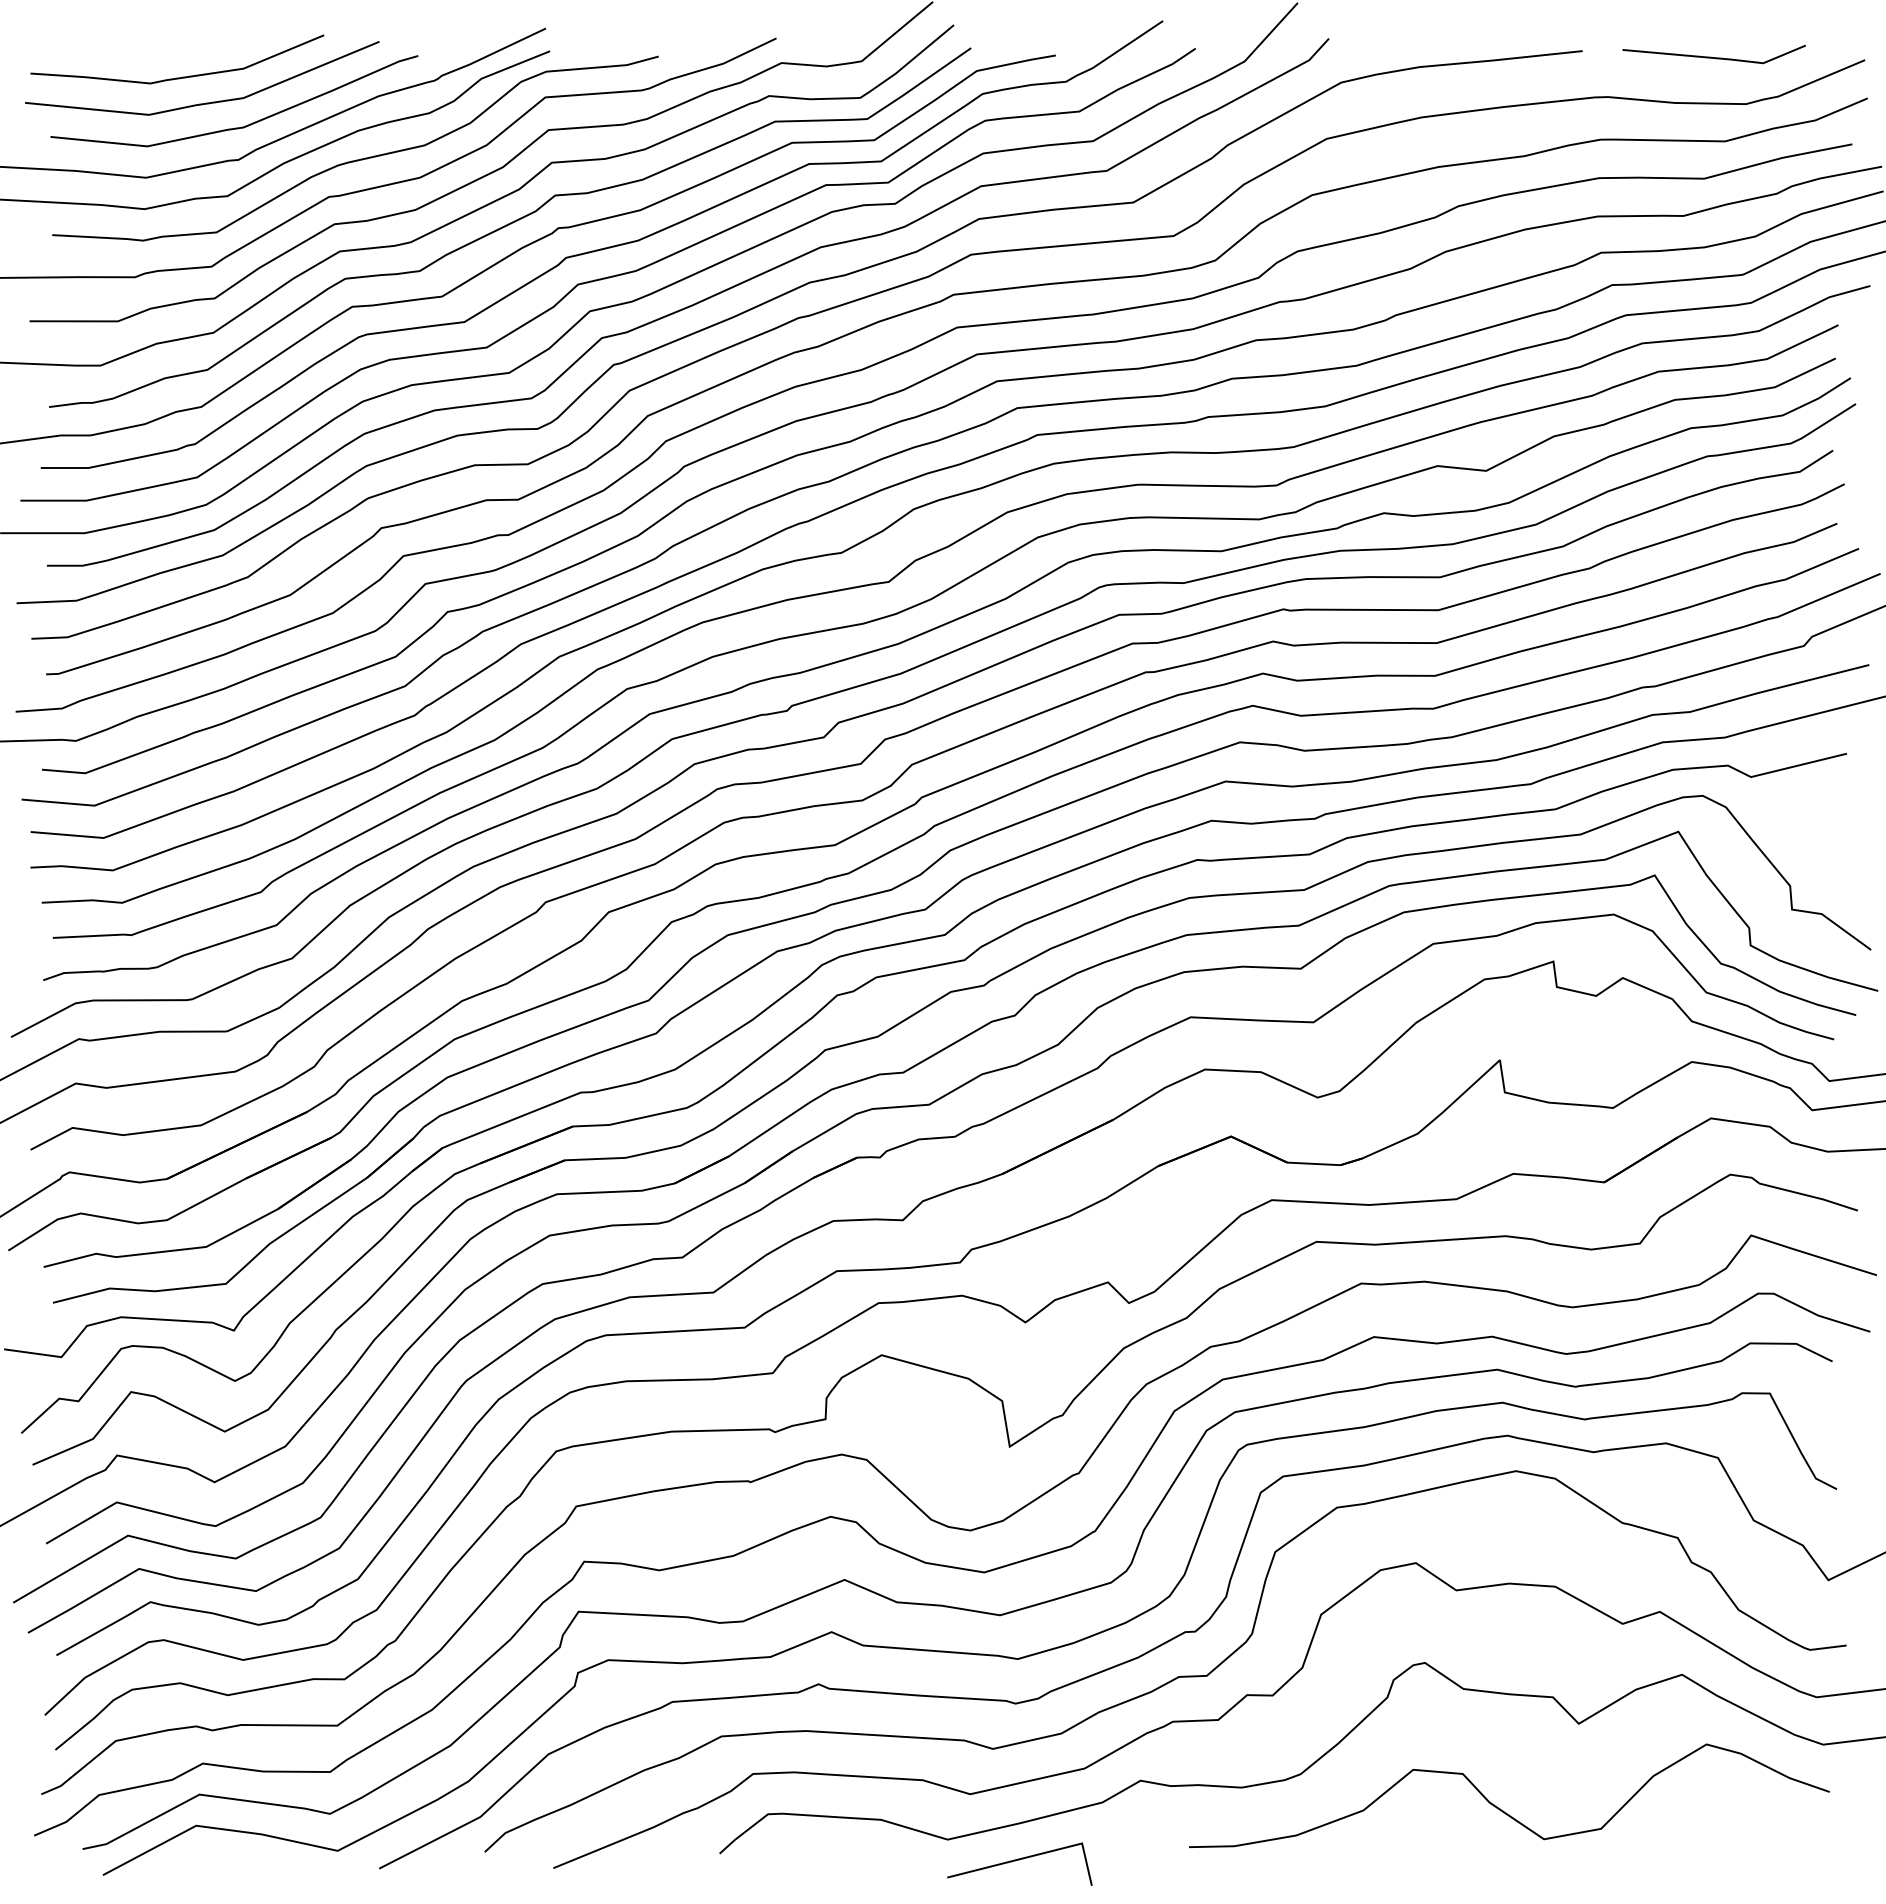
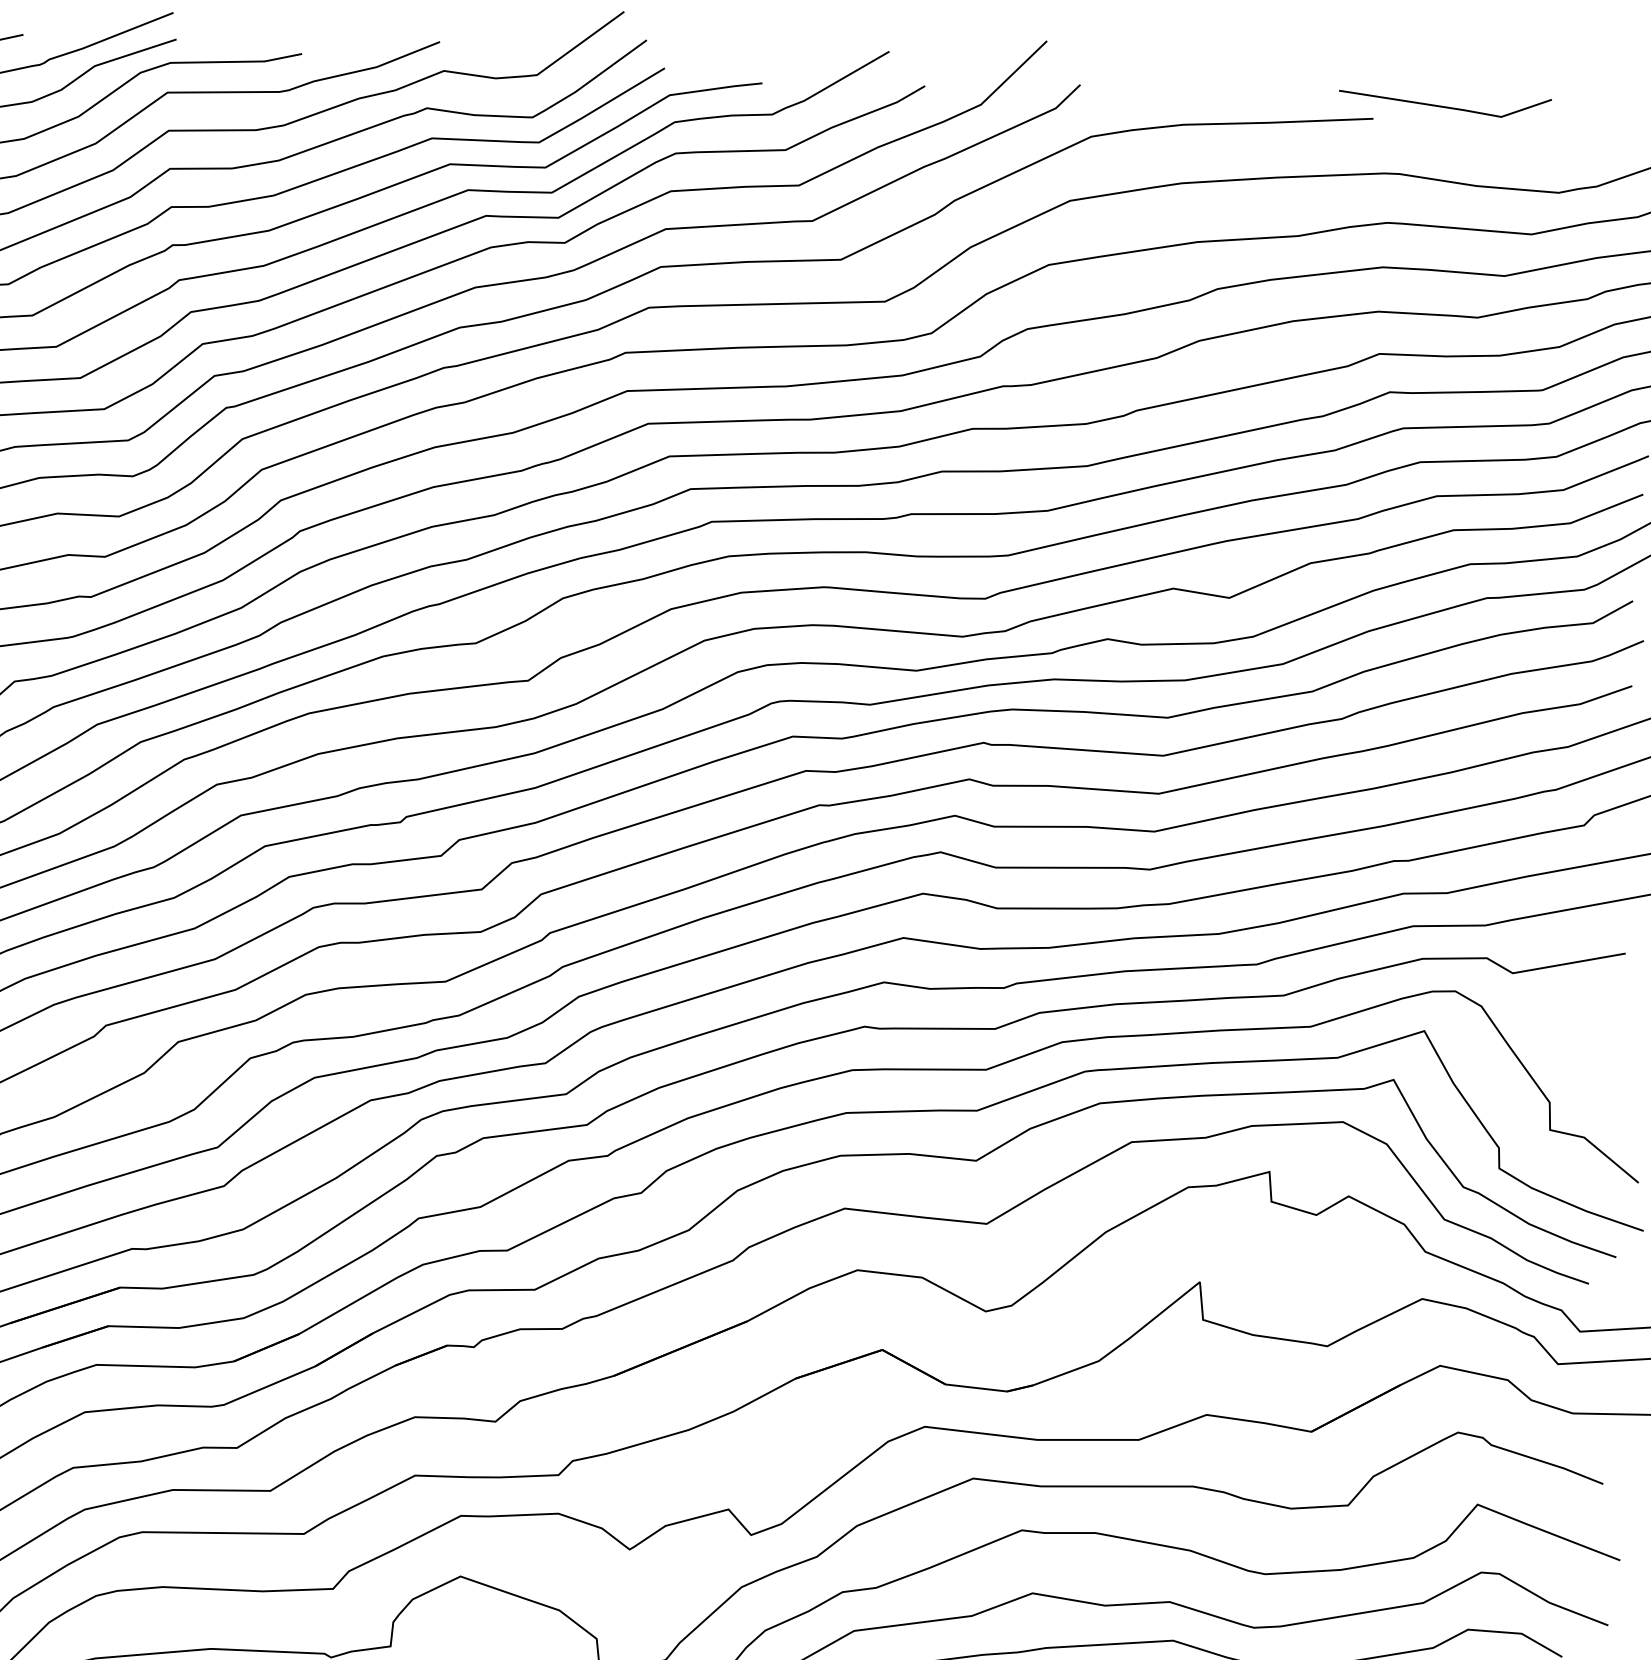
line: (1711, 56) -> (1441, 105), moved

